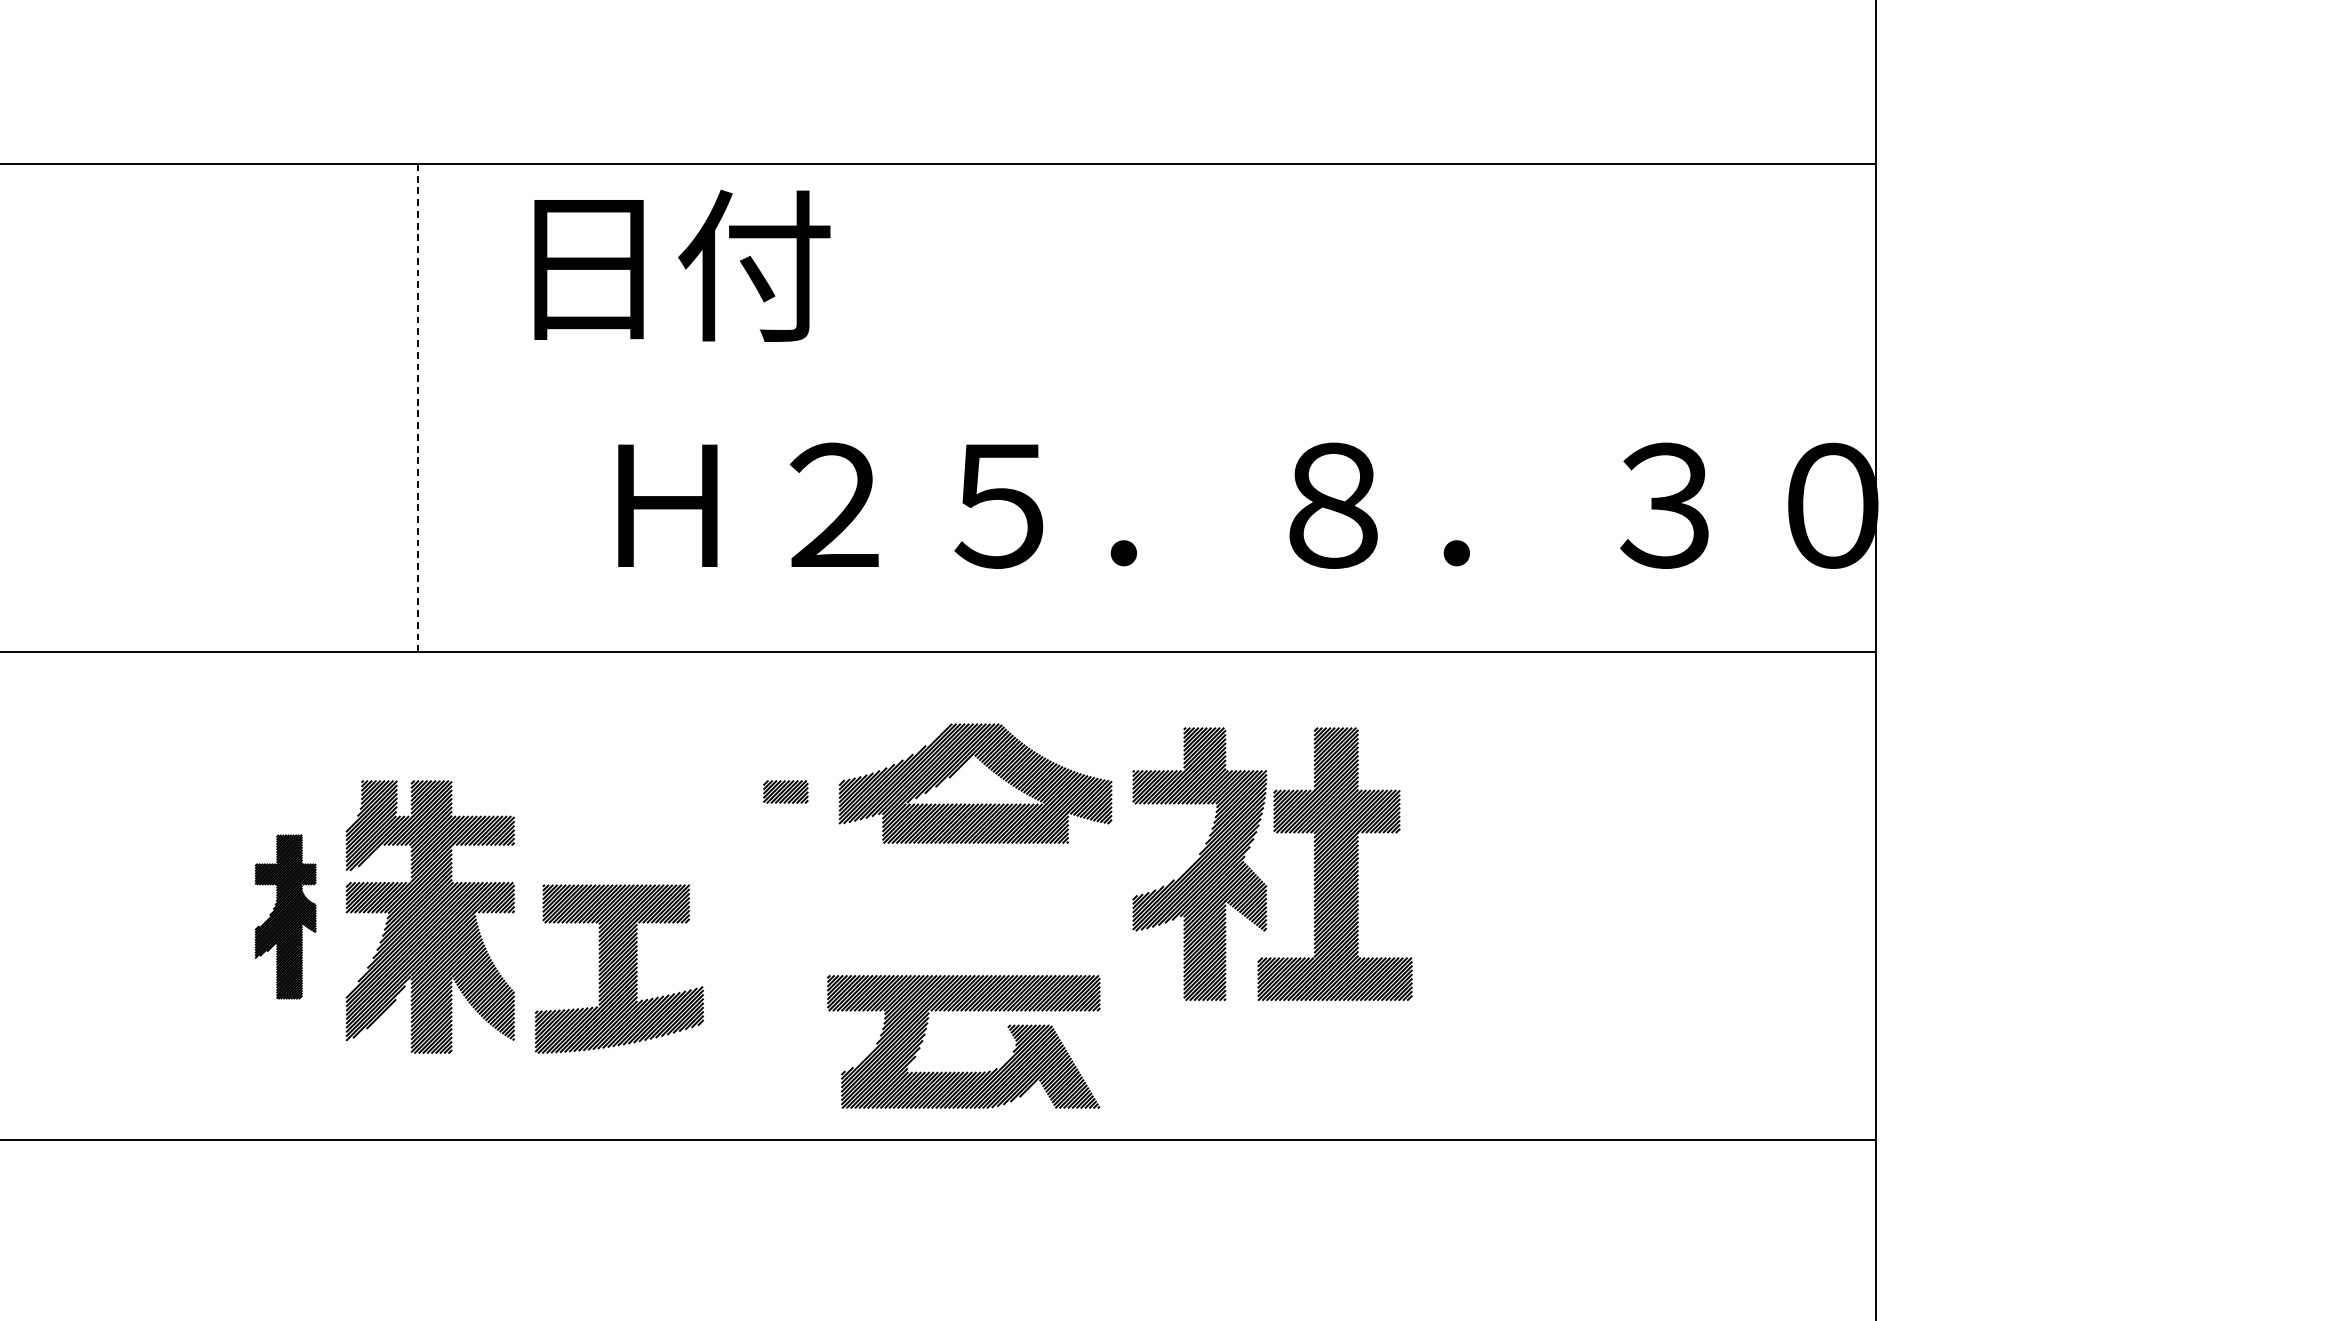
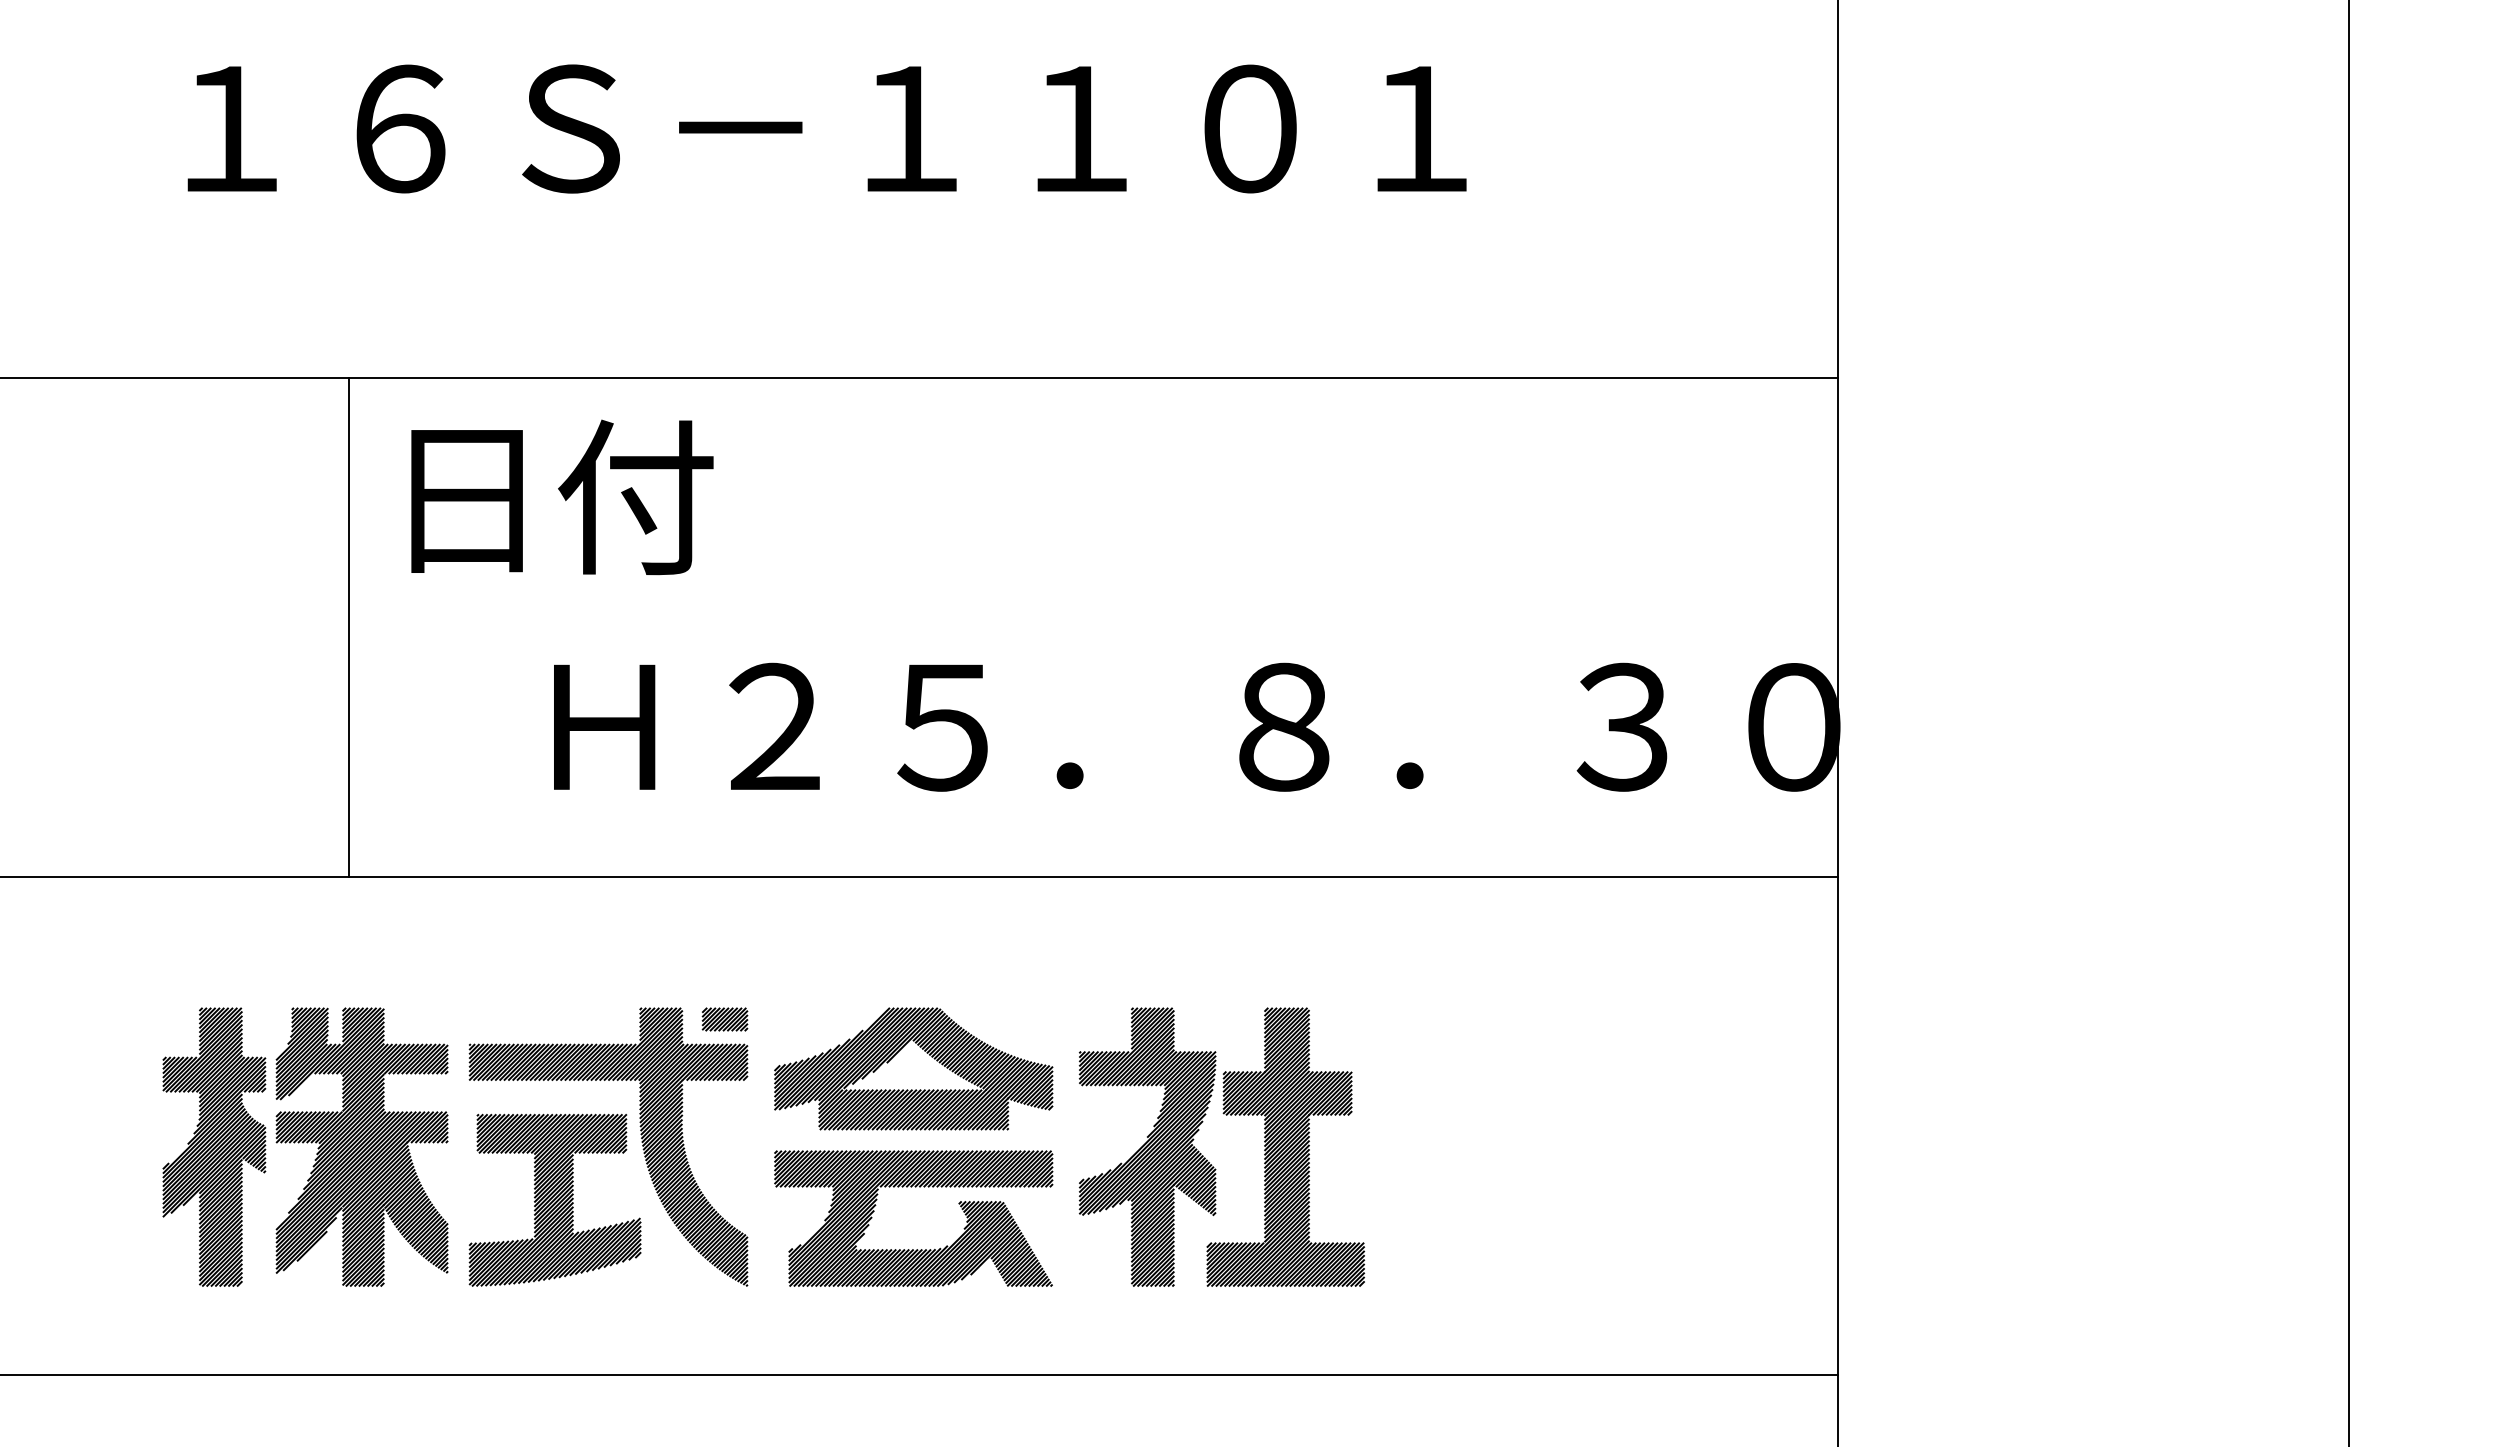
text: (682, 266) -> (562, 497), moved
line: (418, 409) -> (349, 628), dashed -> solid
part: (975, 783) -> (913, 1068), moved
part: (1258, 876) -> (1207, 1159), moved
part: (704, 912) -> (641, 1142), added
part: (285, 916) -> (214, 1146), size x1.67
part: (963, 1072) -> (913, 1249), moved

